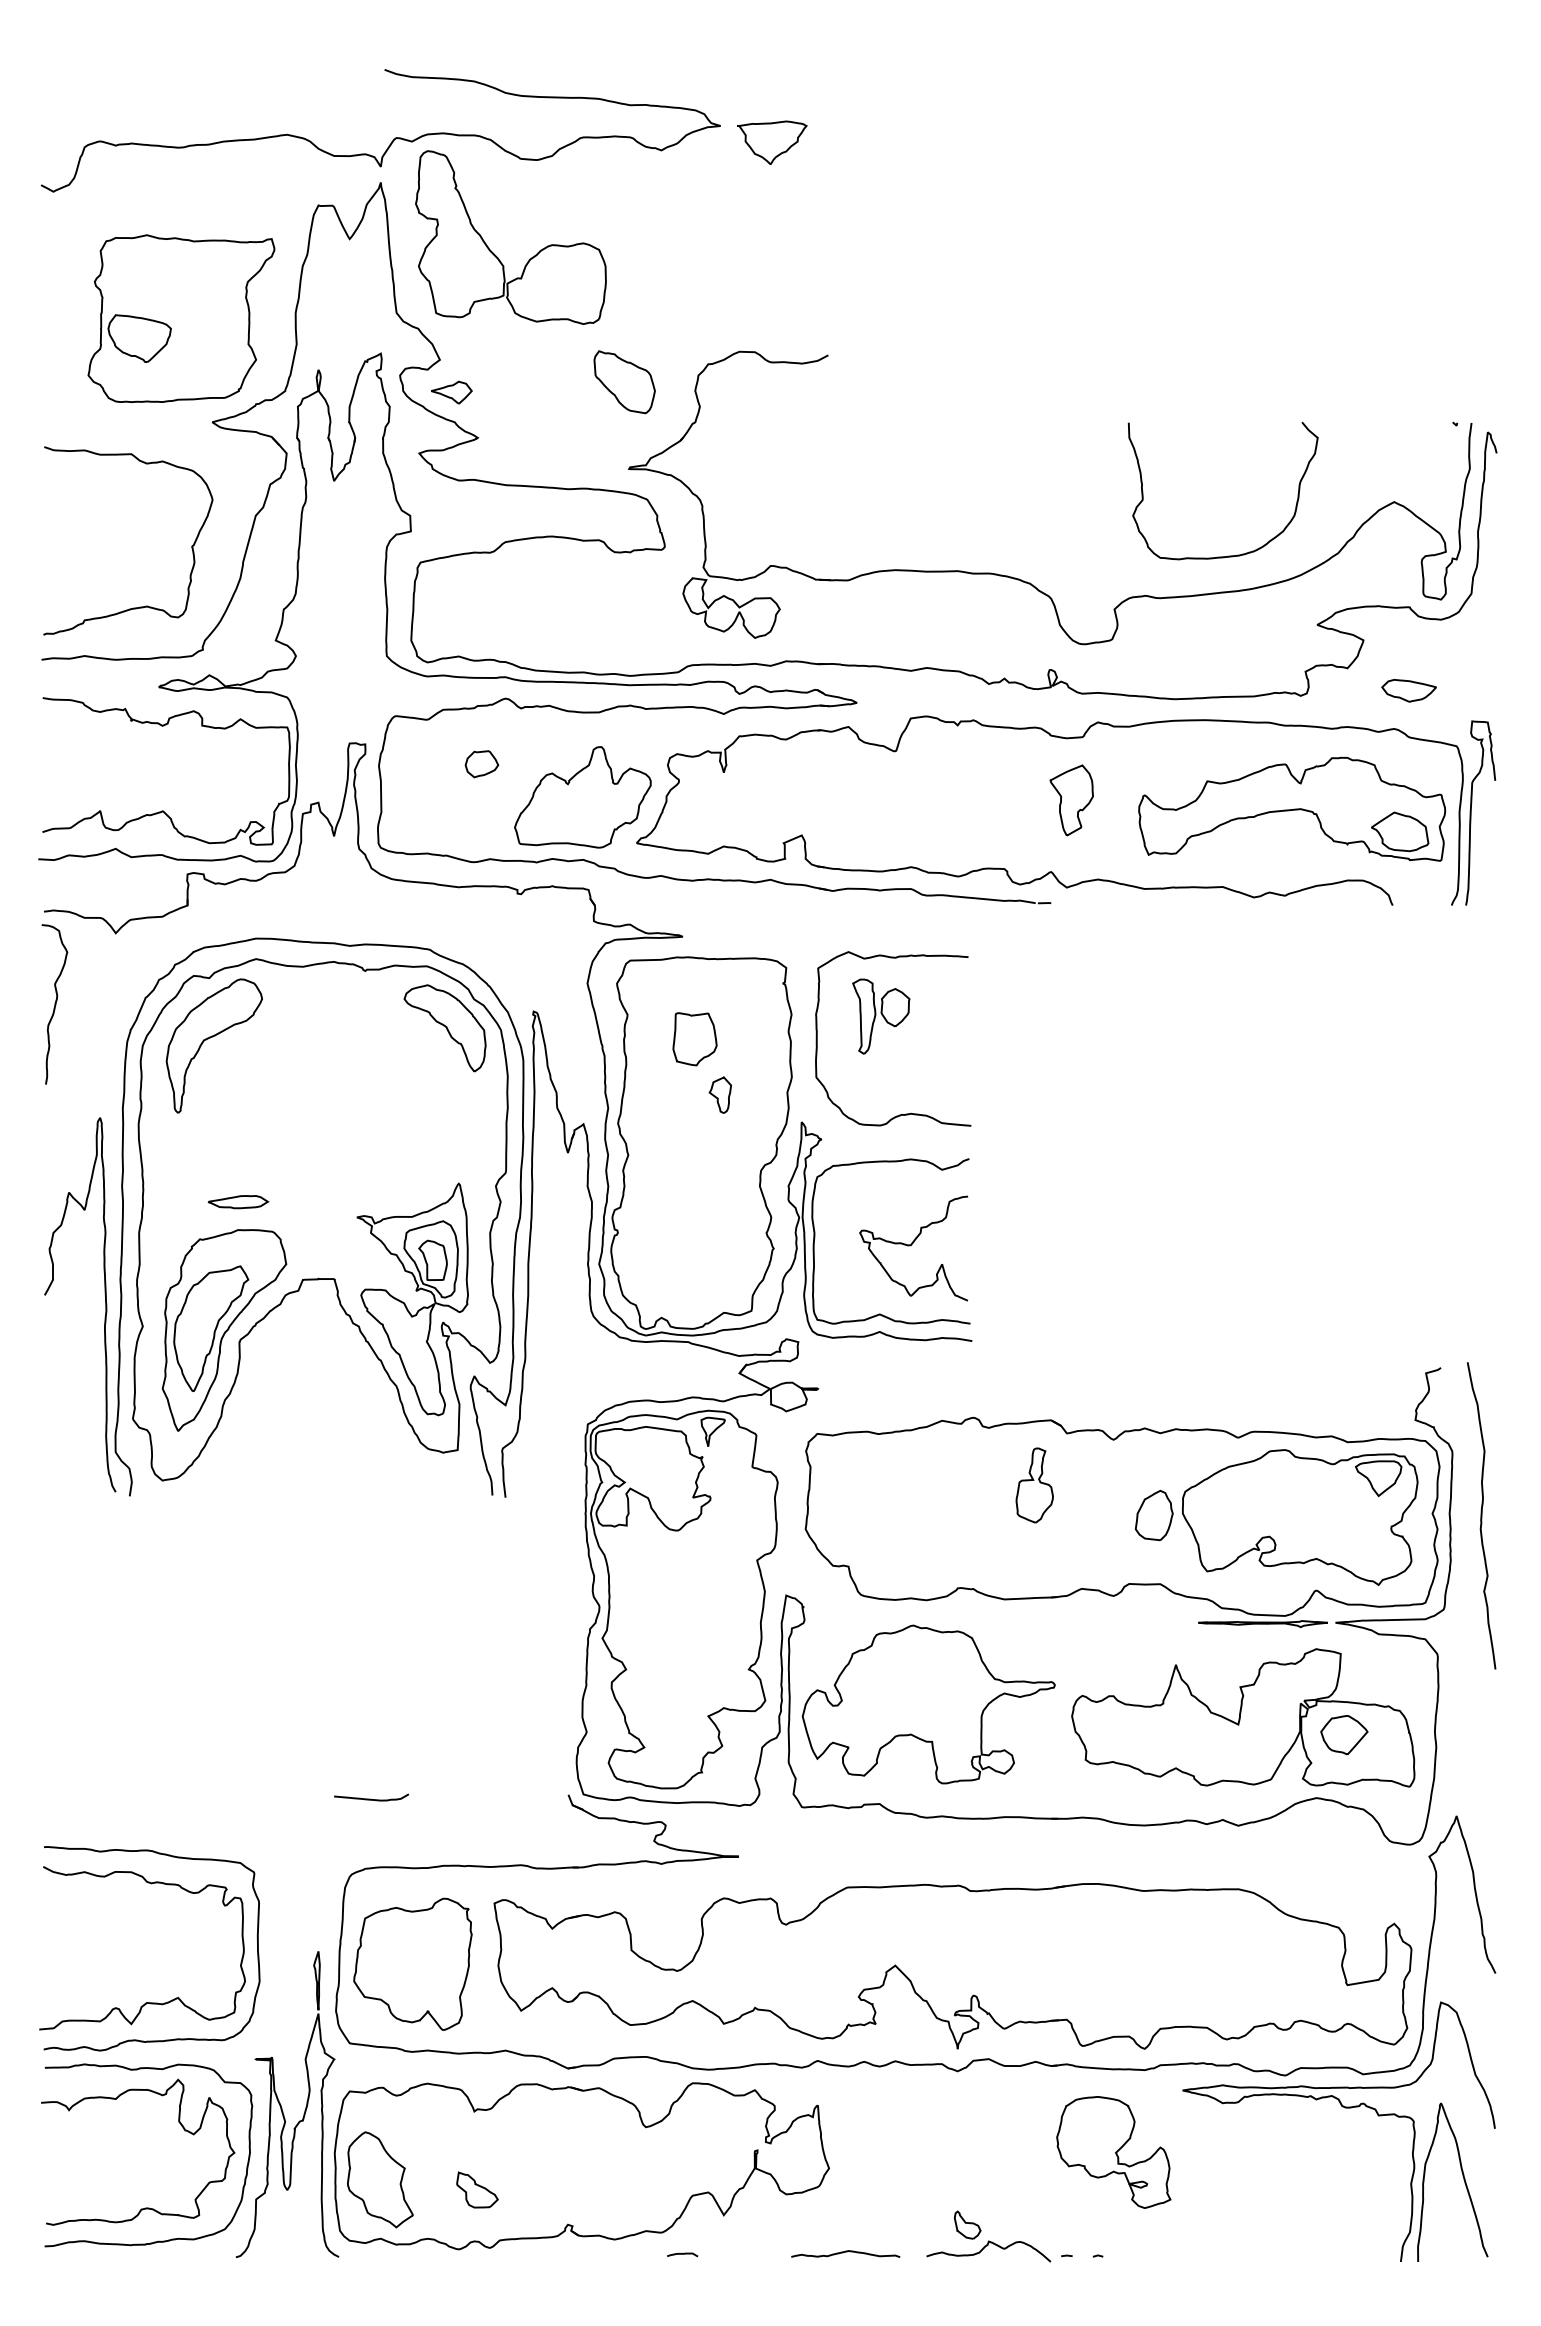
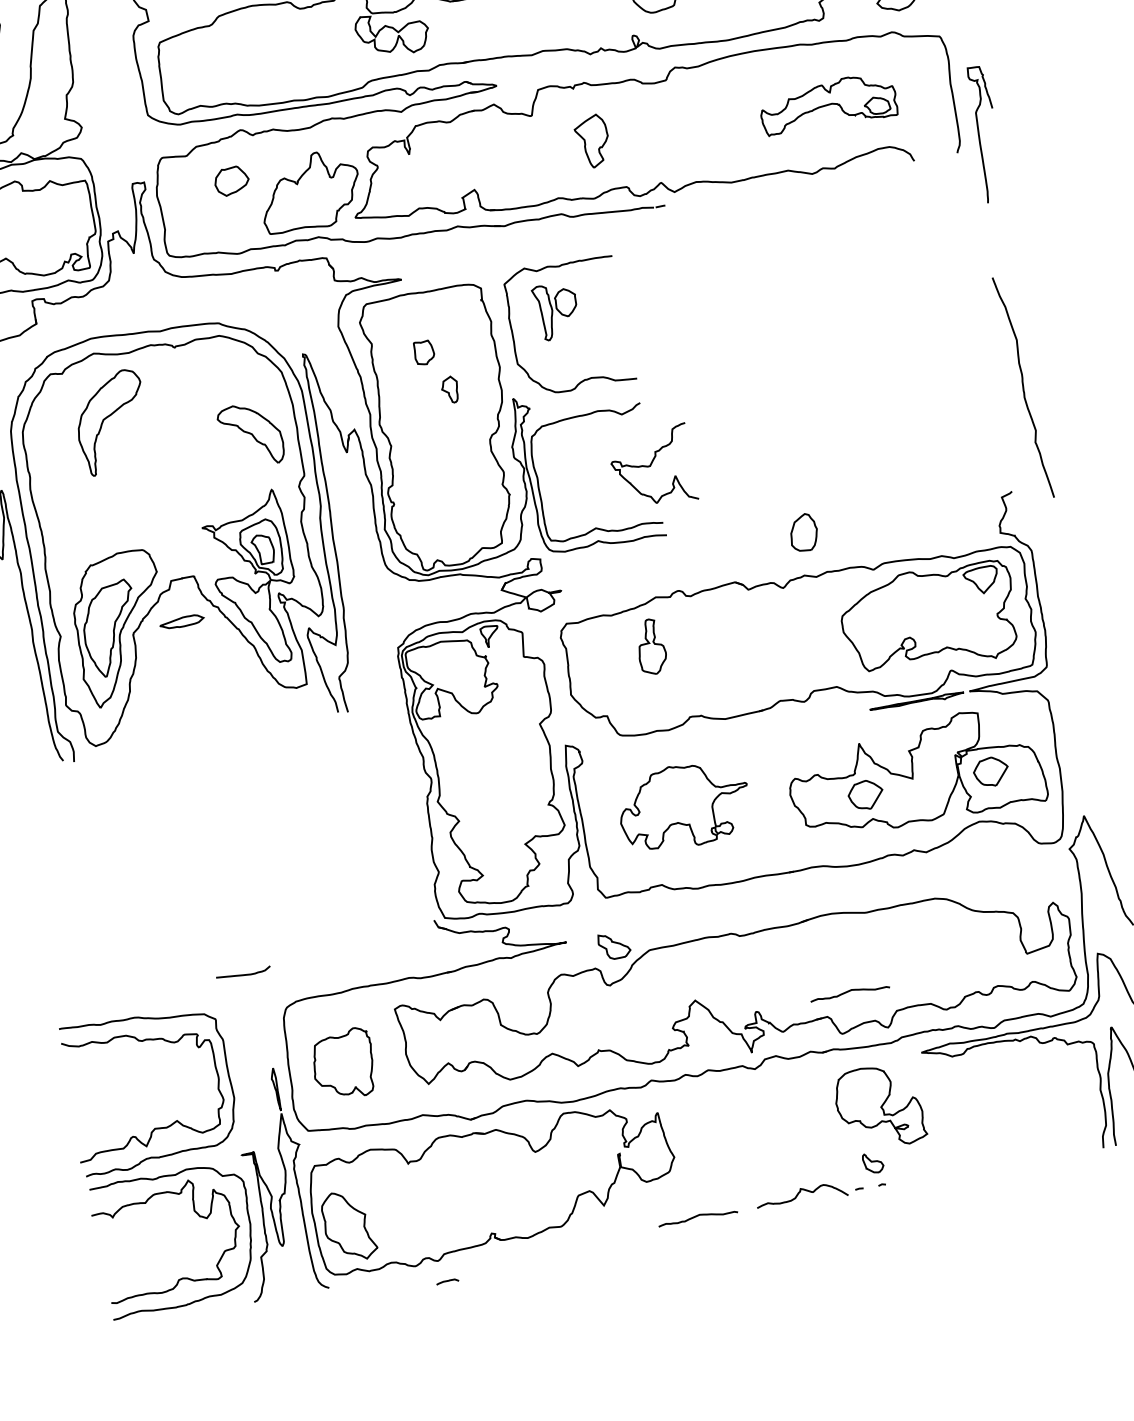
part: (481, 764) -> (231, 181), size x1.4
part: (1071, 800) -> (592, 141), moved
part: (1292, 808) -> (828, 104), size x0.6
curve: (1471, 812) -> (979, 134), moved
part: (444, 1028) -> (250, 435), moved
part: (210, 1038) -> (108, 417), moved
part: (694, 1039) -> (423, 353), size x0.6
part: (238, 1202) -> (182, 622), moved
curve: (911, 1245) -> (650, 466), moved
part: (1034, 1485) -> (650, 647), moved
part: (1153, 1515) -> (803, 532), moved
curve: (1481, 1515) -> (1023, 387), moved
part: (928, 1704) -> (684, 805), size x0.7
part: (1172, 1735) -> (866, 795), added
curve: (371, 1798) -> (243, 974), moved
part: (412, 1963) -> (343, 1064), size x0.7
curve: (1102, 1991) -> (849, 991), added
part: (477, 2189) -> (614, 945), moved
part: (967, 2224) -> (873, 1162), moved
curve: (682, 2254) -> (447, 1281), moved

